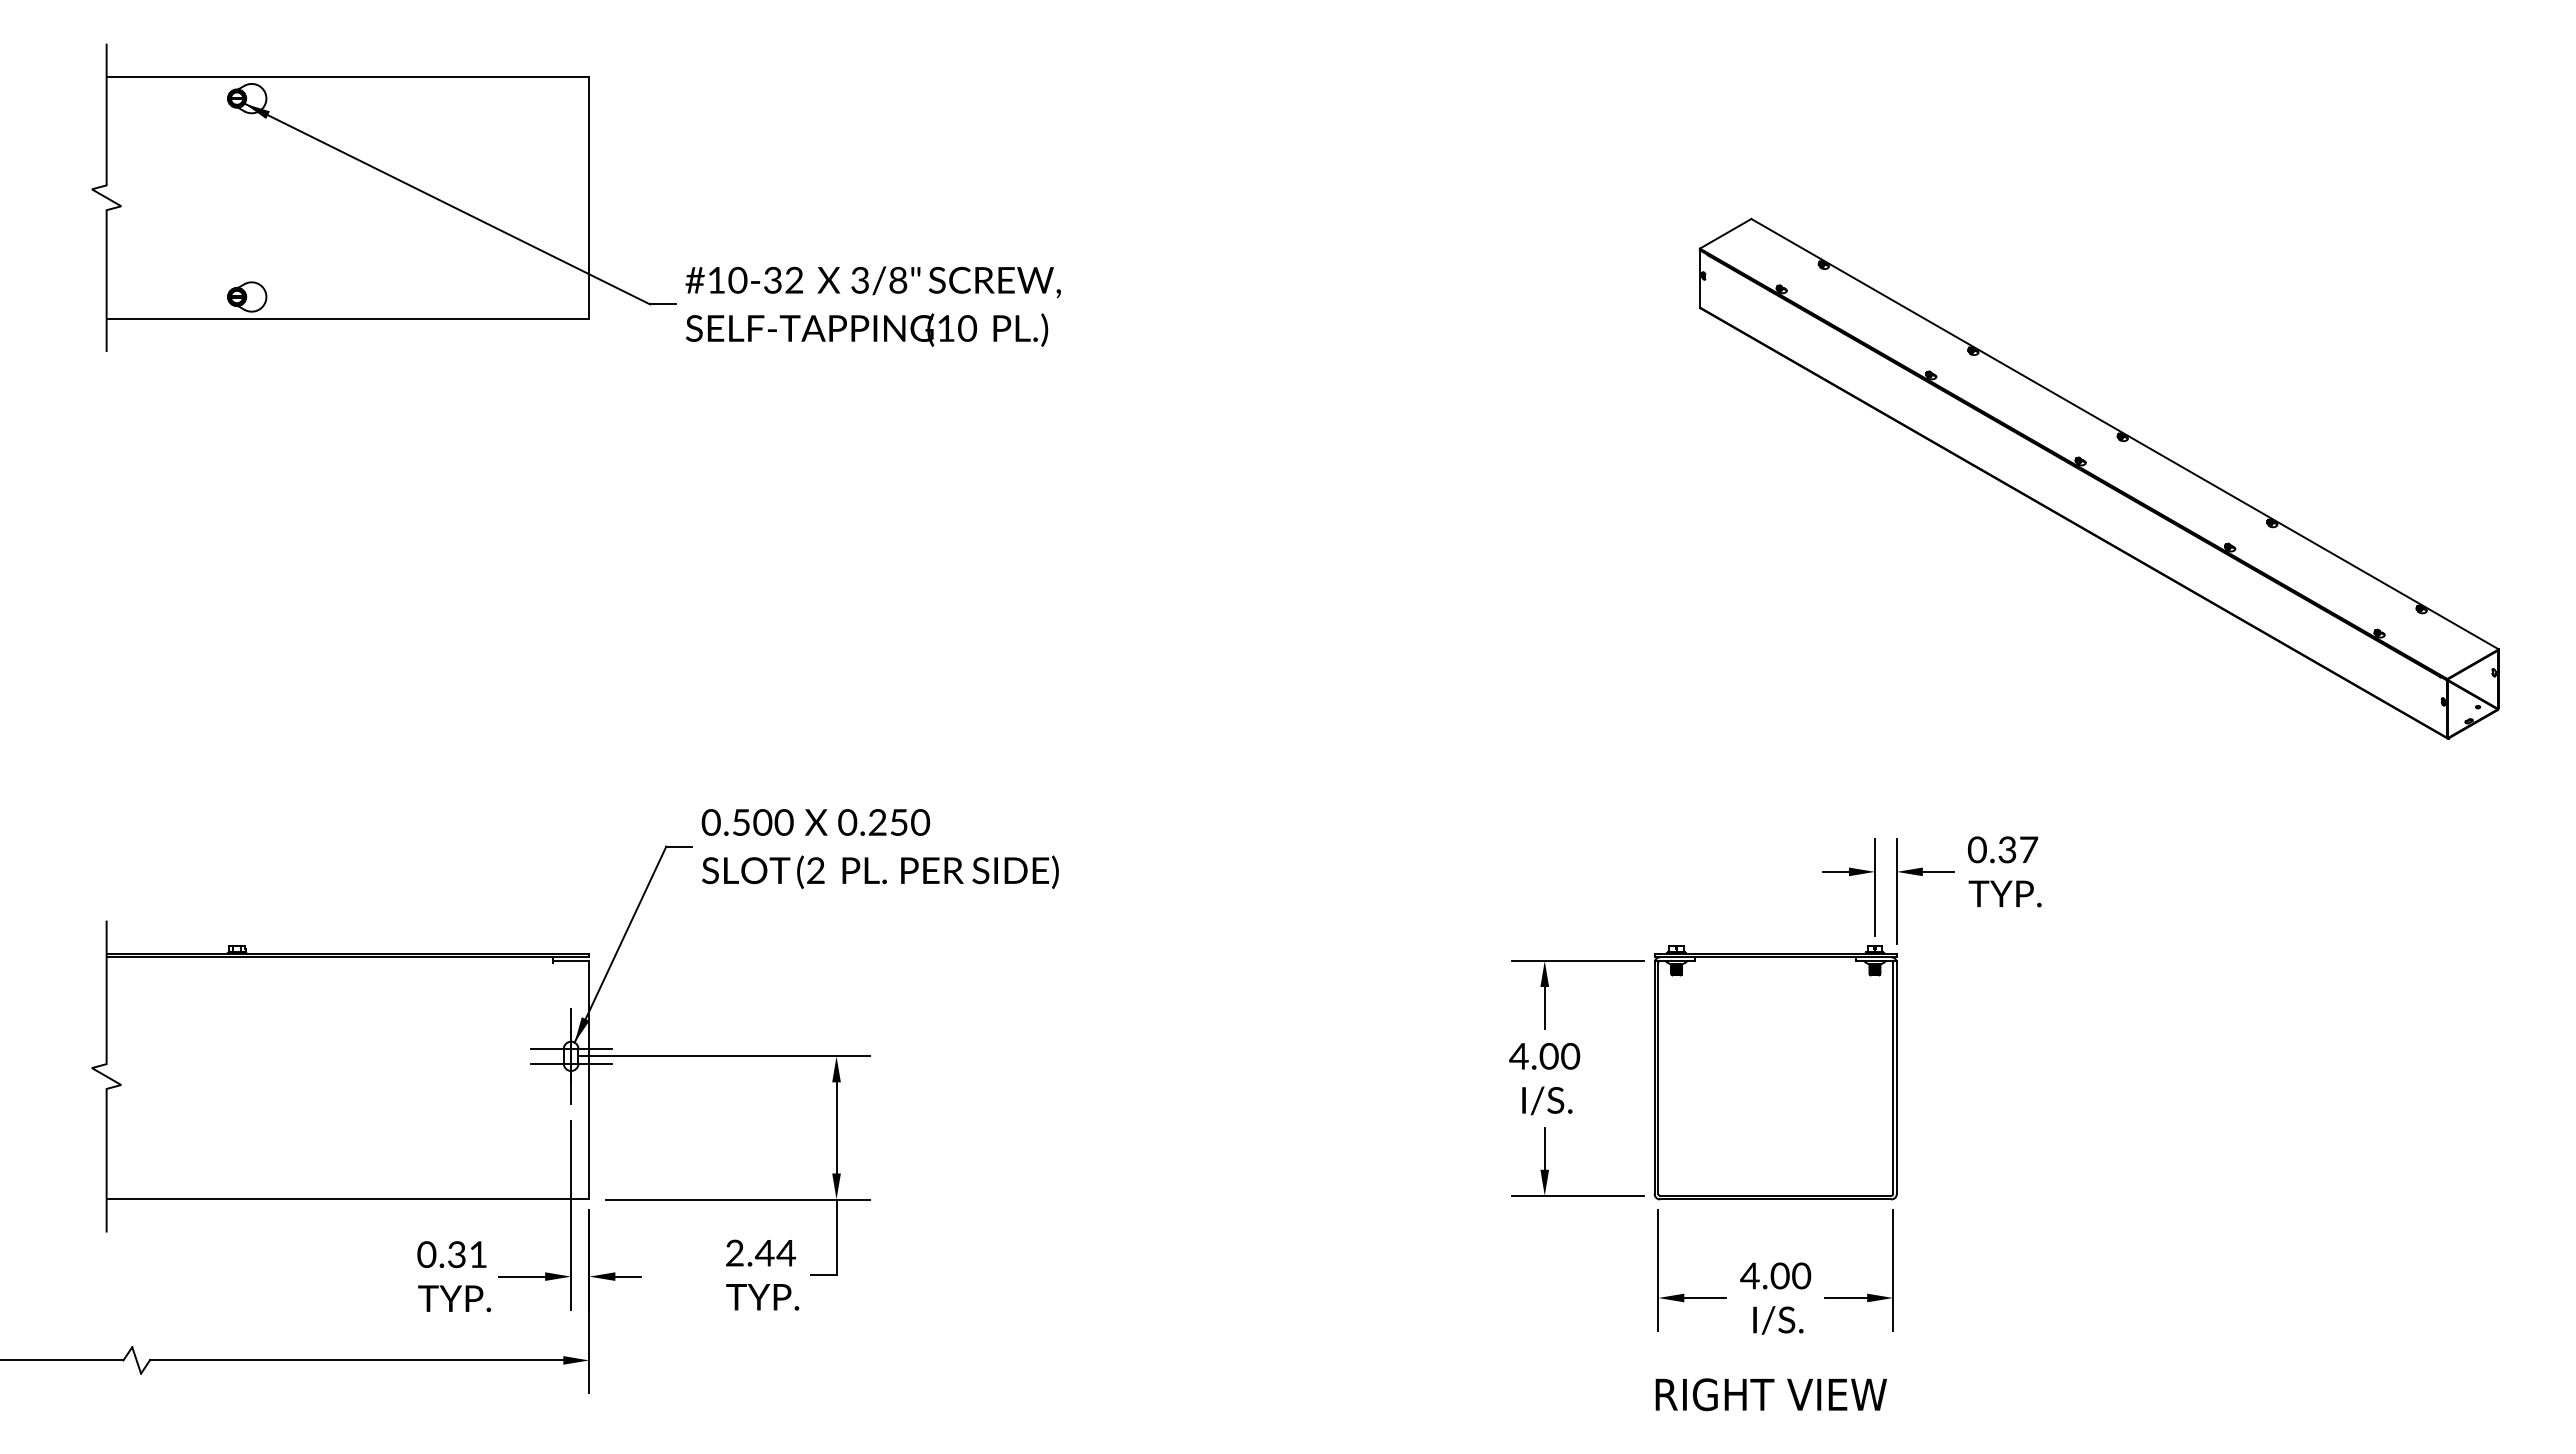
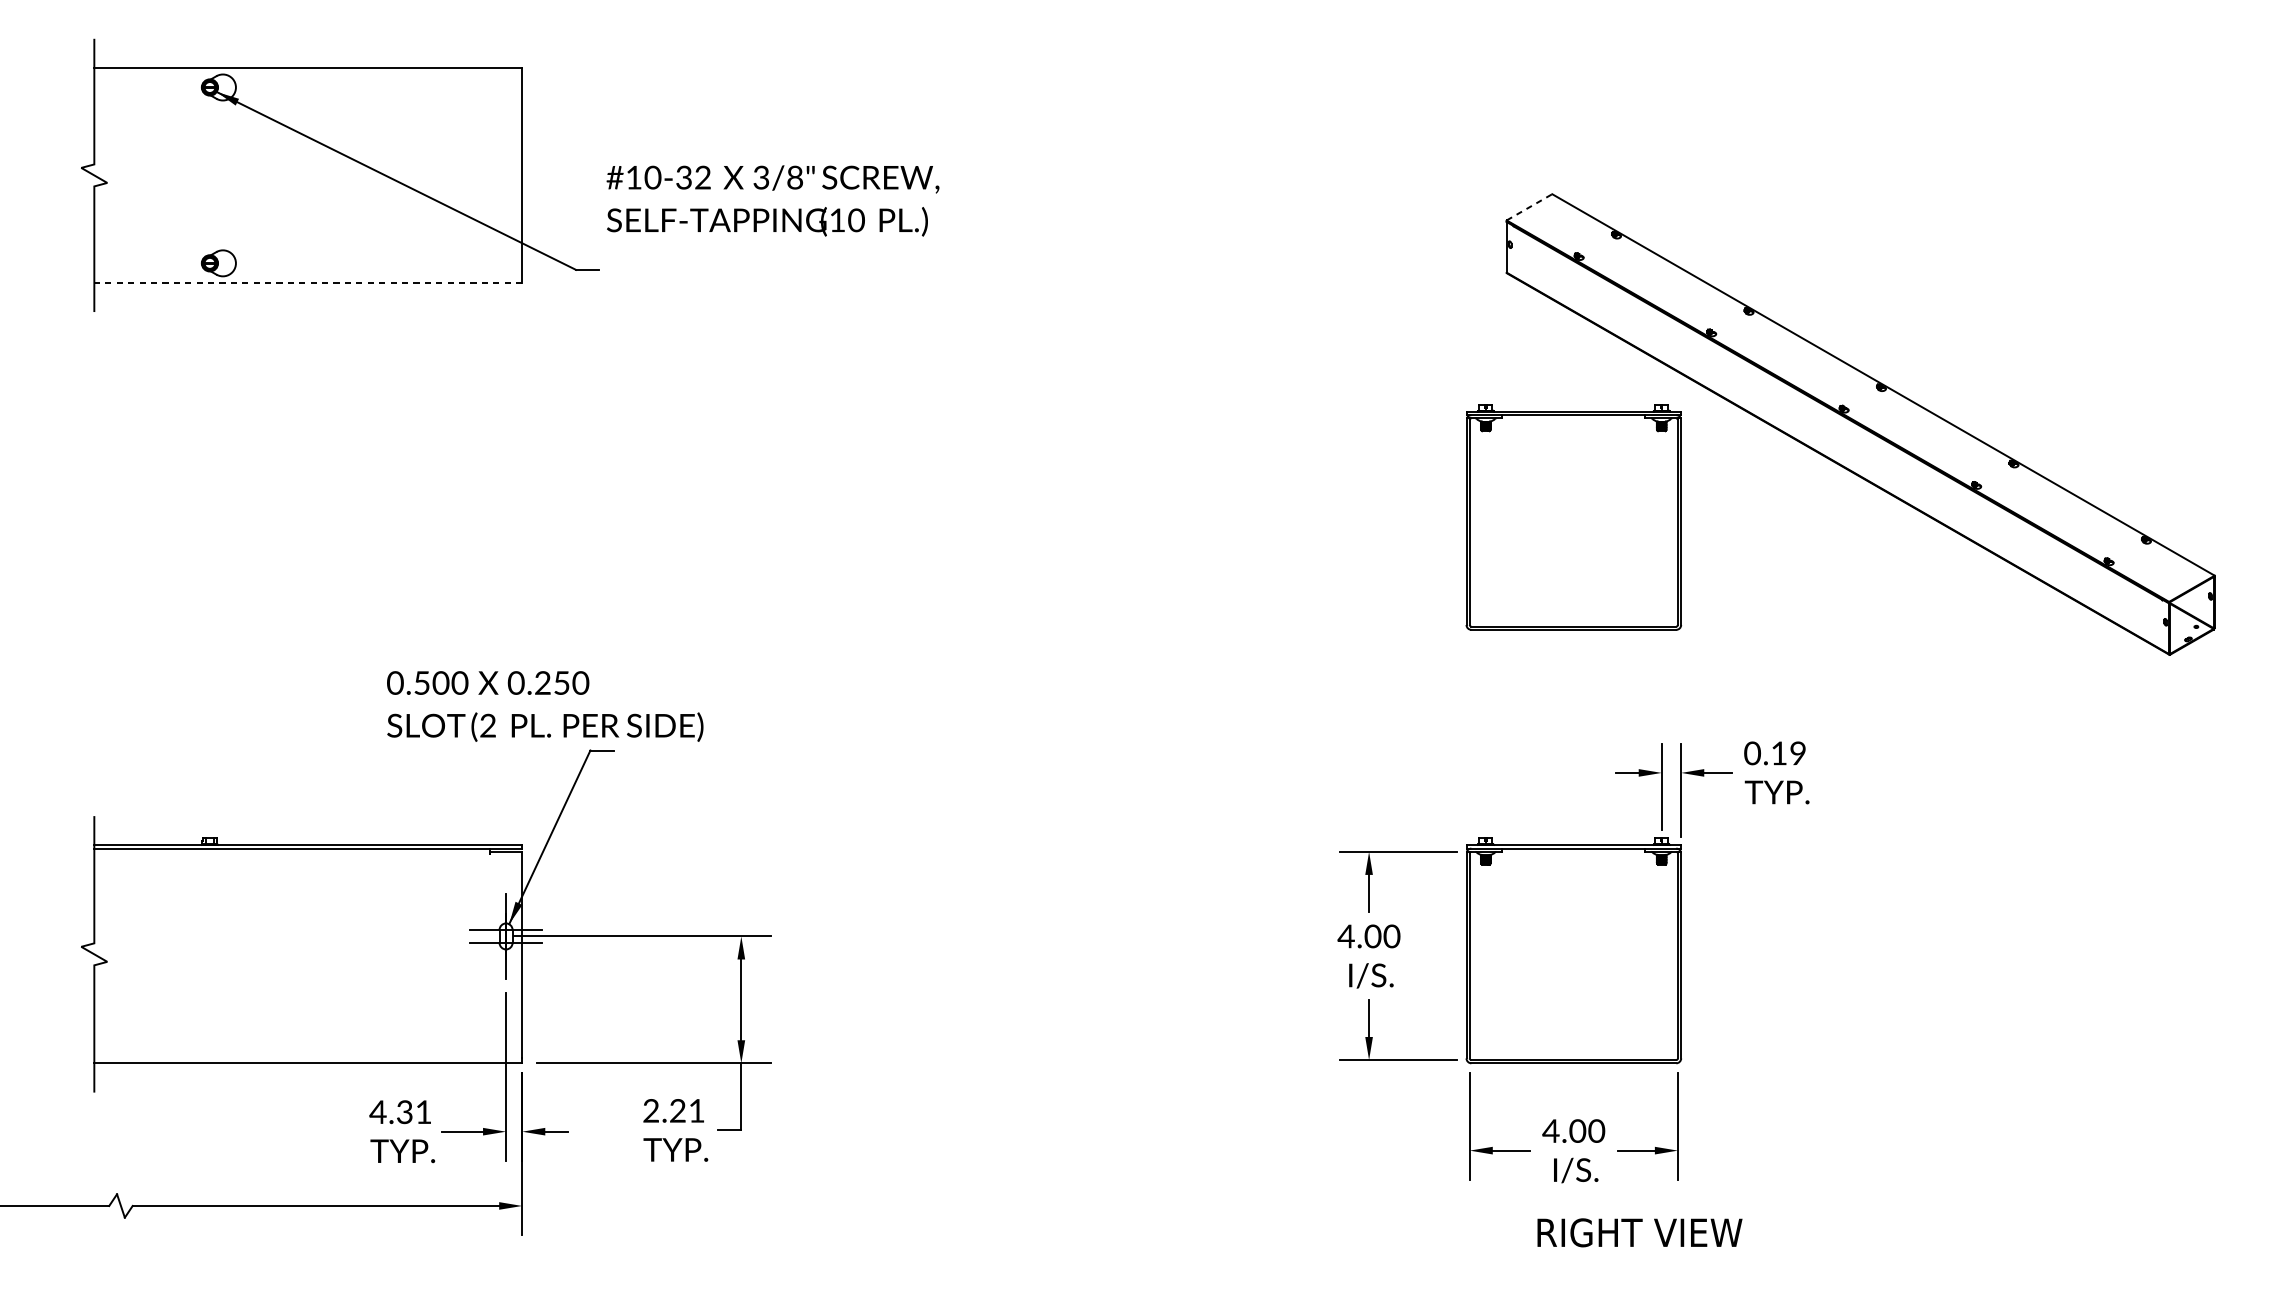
line: (1725, 233) -> (1529, 207), solid -> dashed
text: (872, 306) -> (772, 200), moved
line: (347, 318) -> (307, 282), solid -> dashed
part: (1775, 583) -> (1573, 517), added
text: (879, 848) -> (544, 706), moved
text: (2018, 849) -> (1789, 753), 0.37 -> 0.19
text: (775, 1252) -> (687, 1110), 2.44 -> 2.21
text: (426, 1254) -> (377, 1112), 0.31 -> 4.31
text: (1770, 1394) -> (1639, 1232), moved

